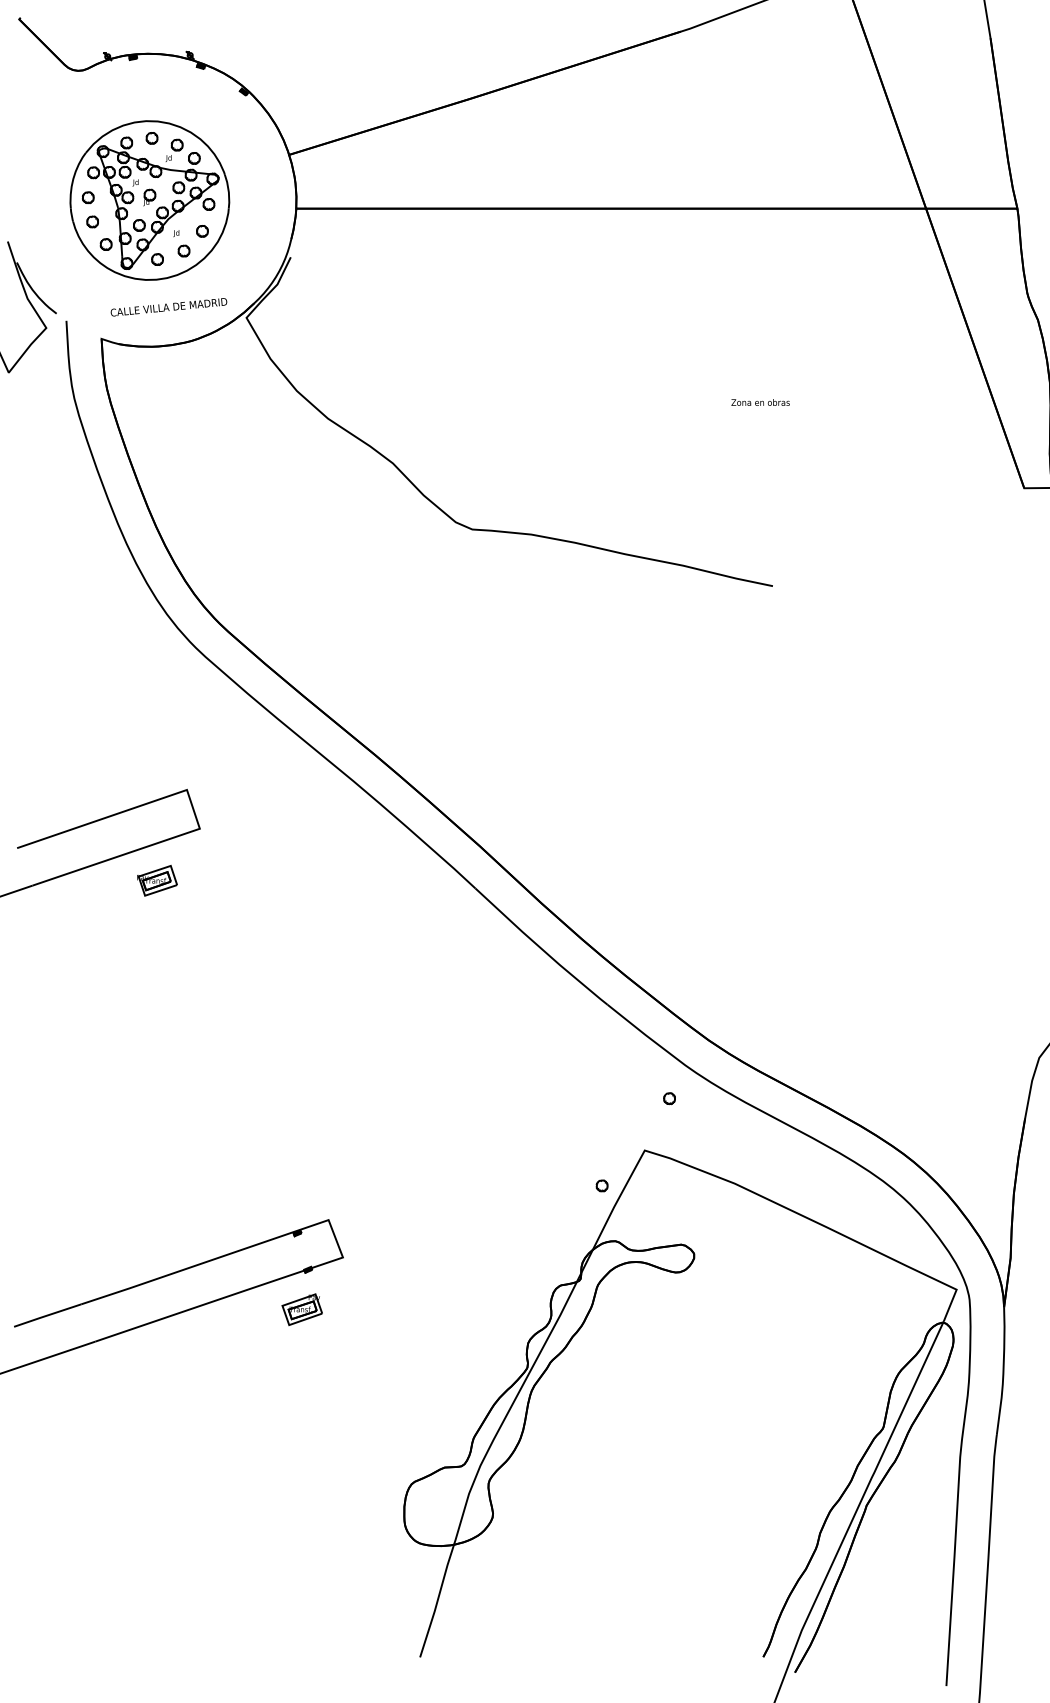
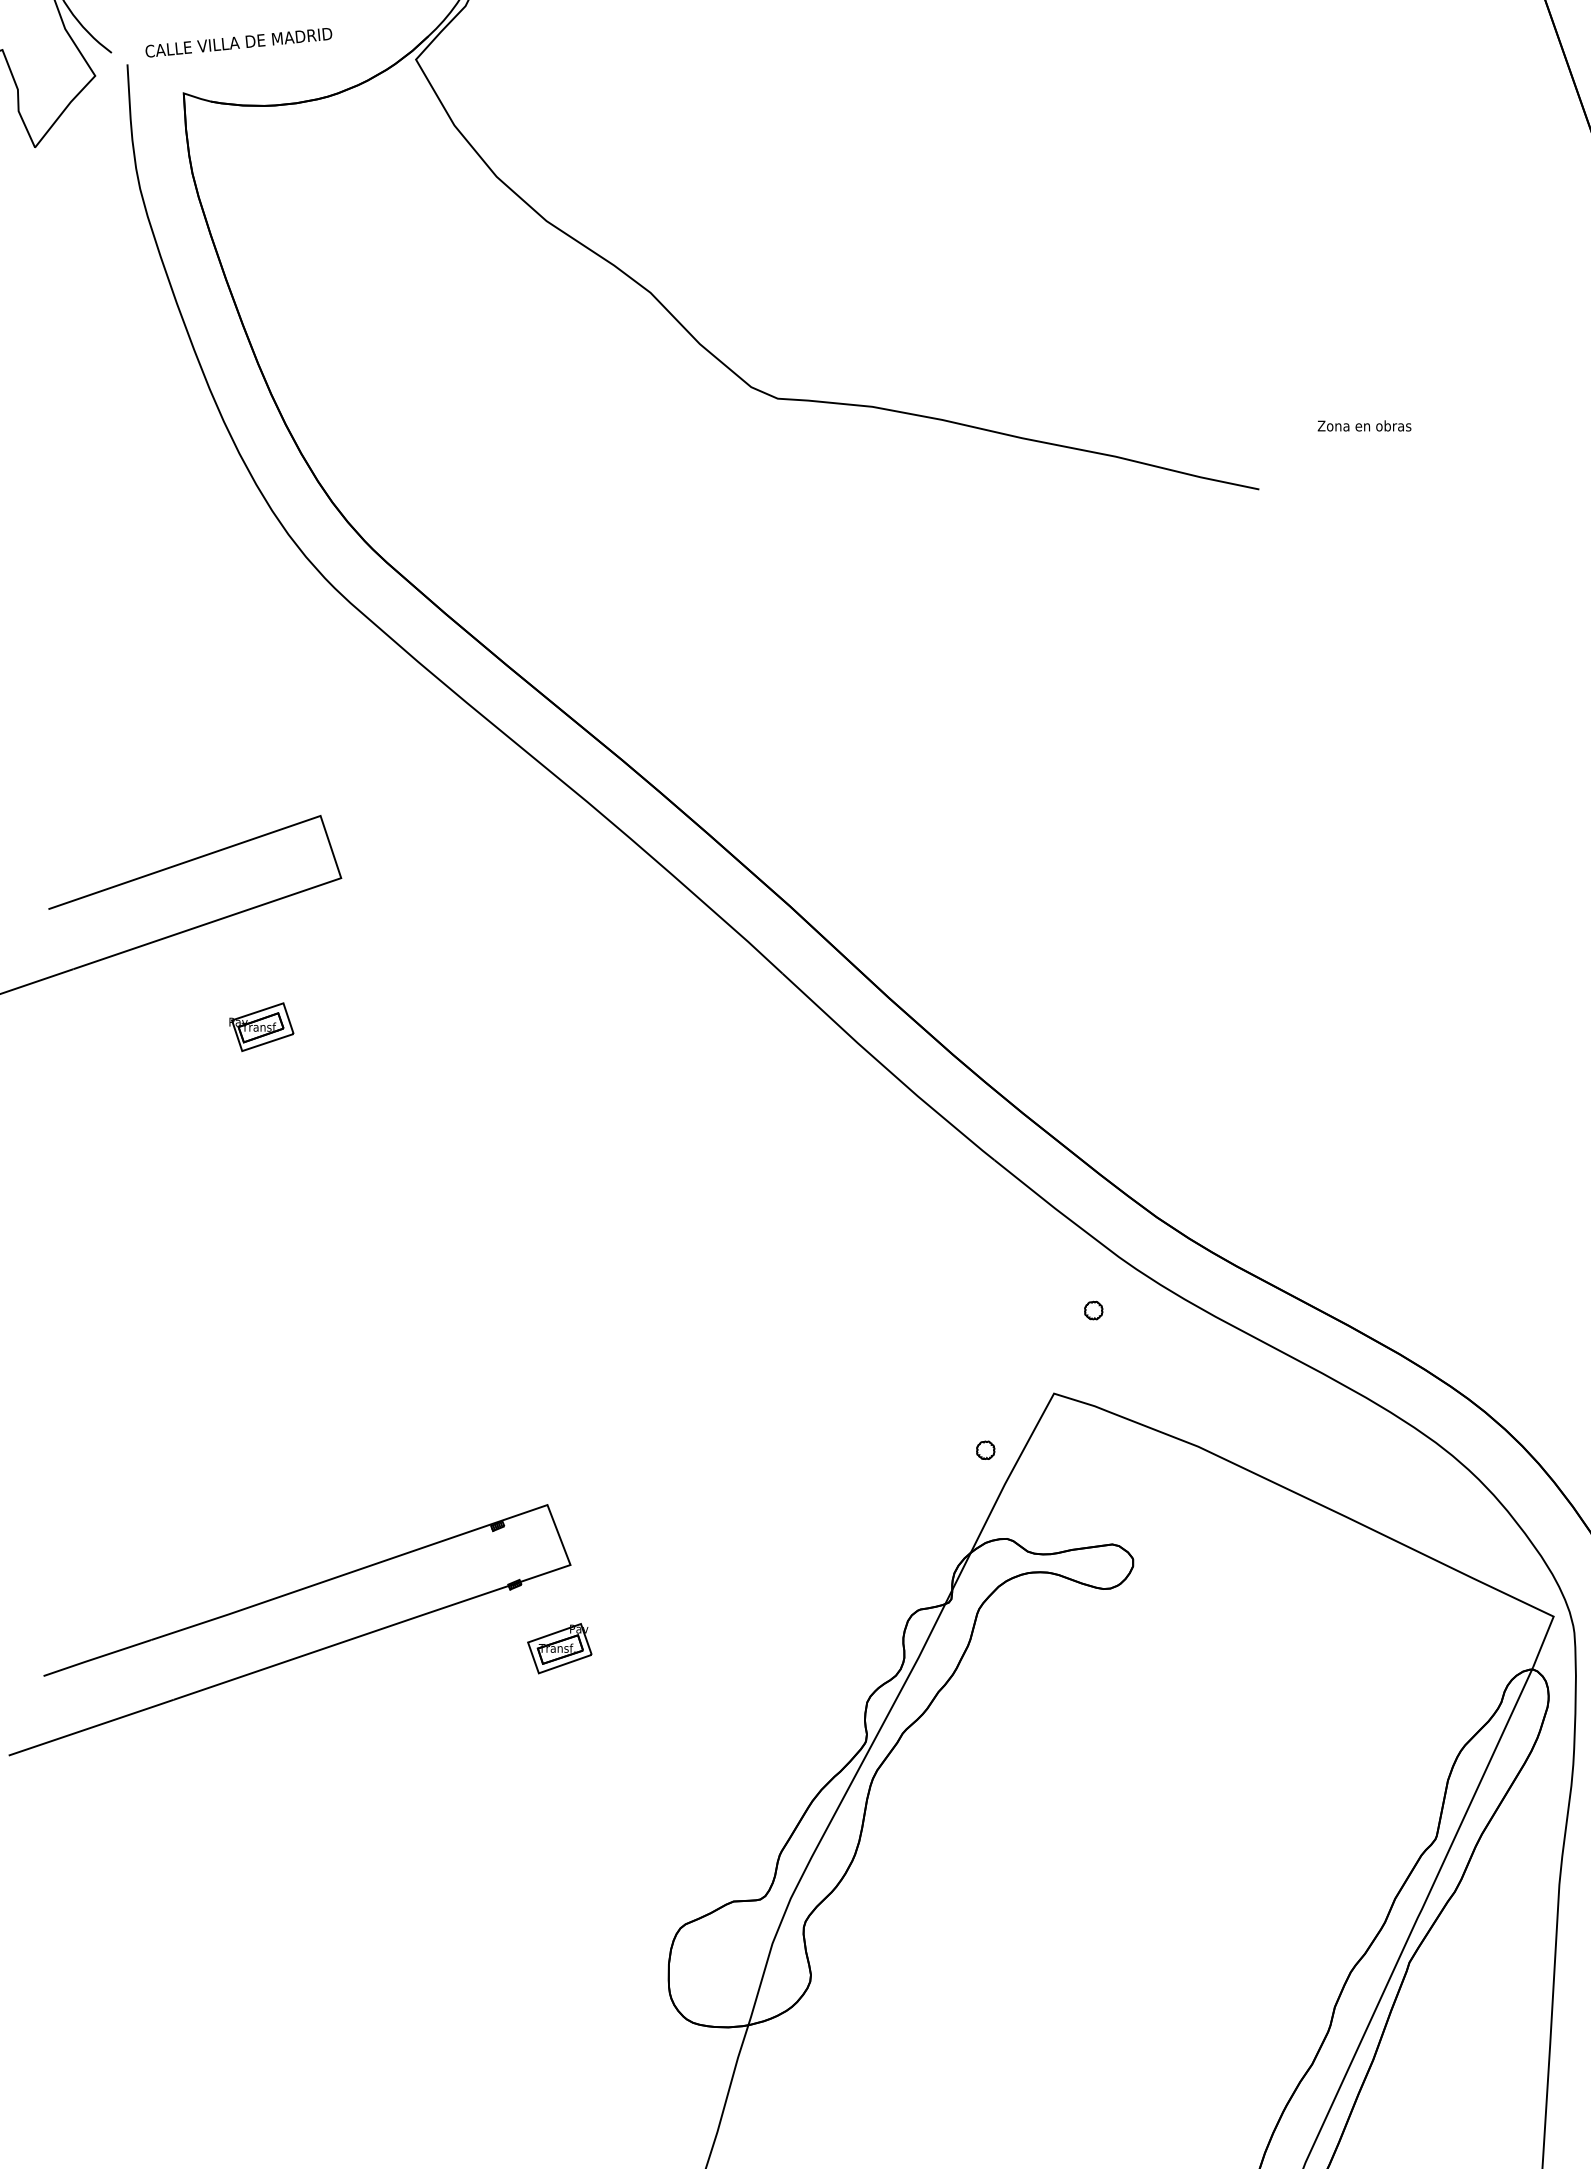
text: (168, 307) -> (238, 43), moved
text: (760, 402) -> (1364, 425), moved
part: (157, 880) -> (262, 1026), moved
part: (301, 1309) -> (558, 1648), moved

